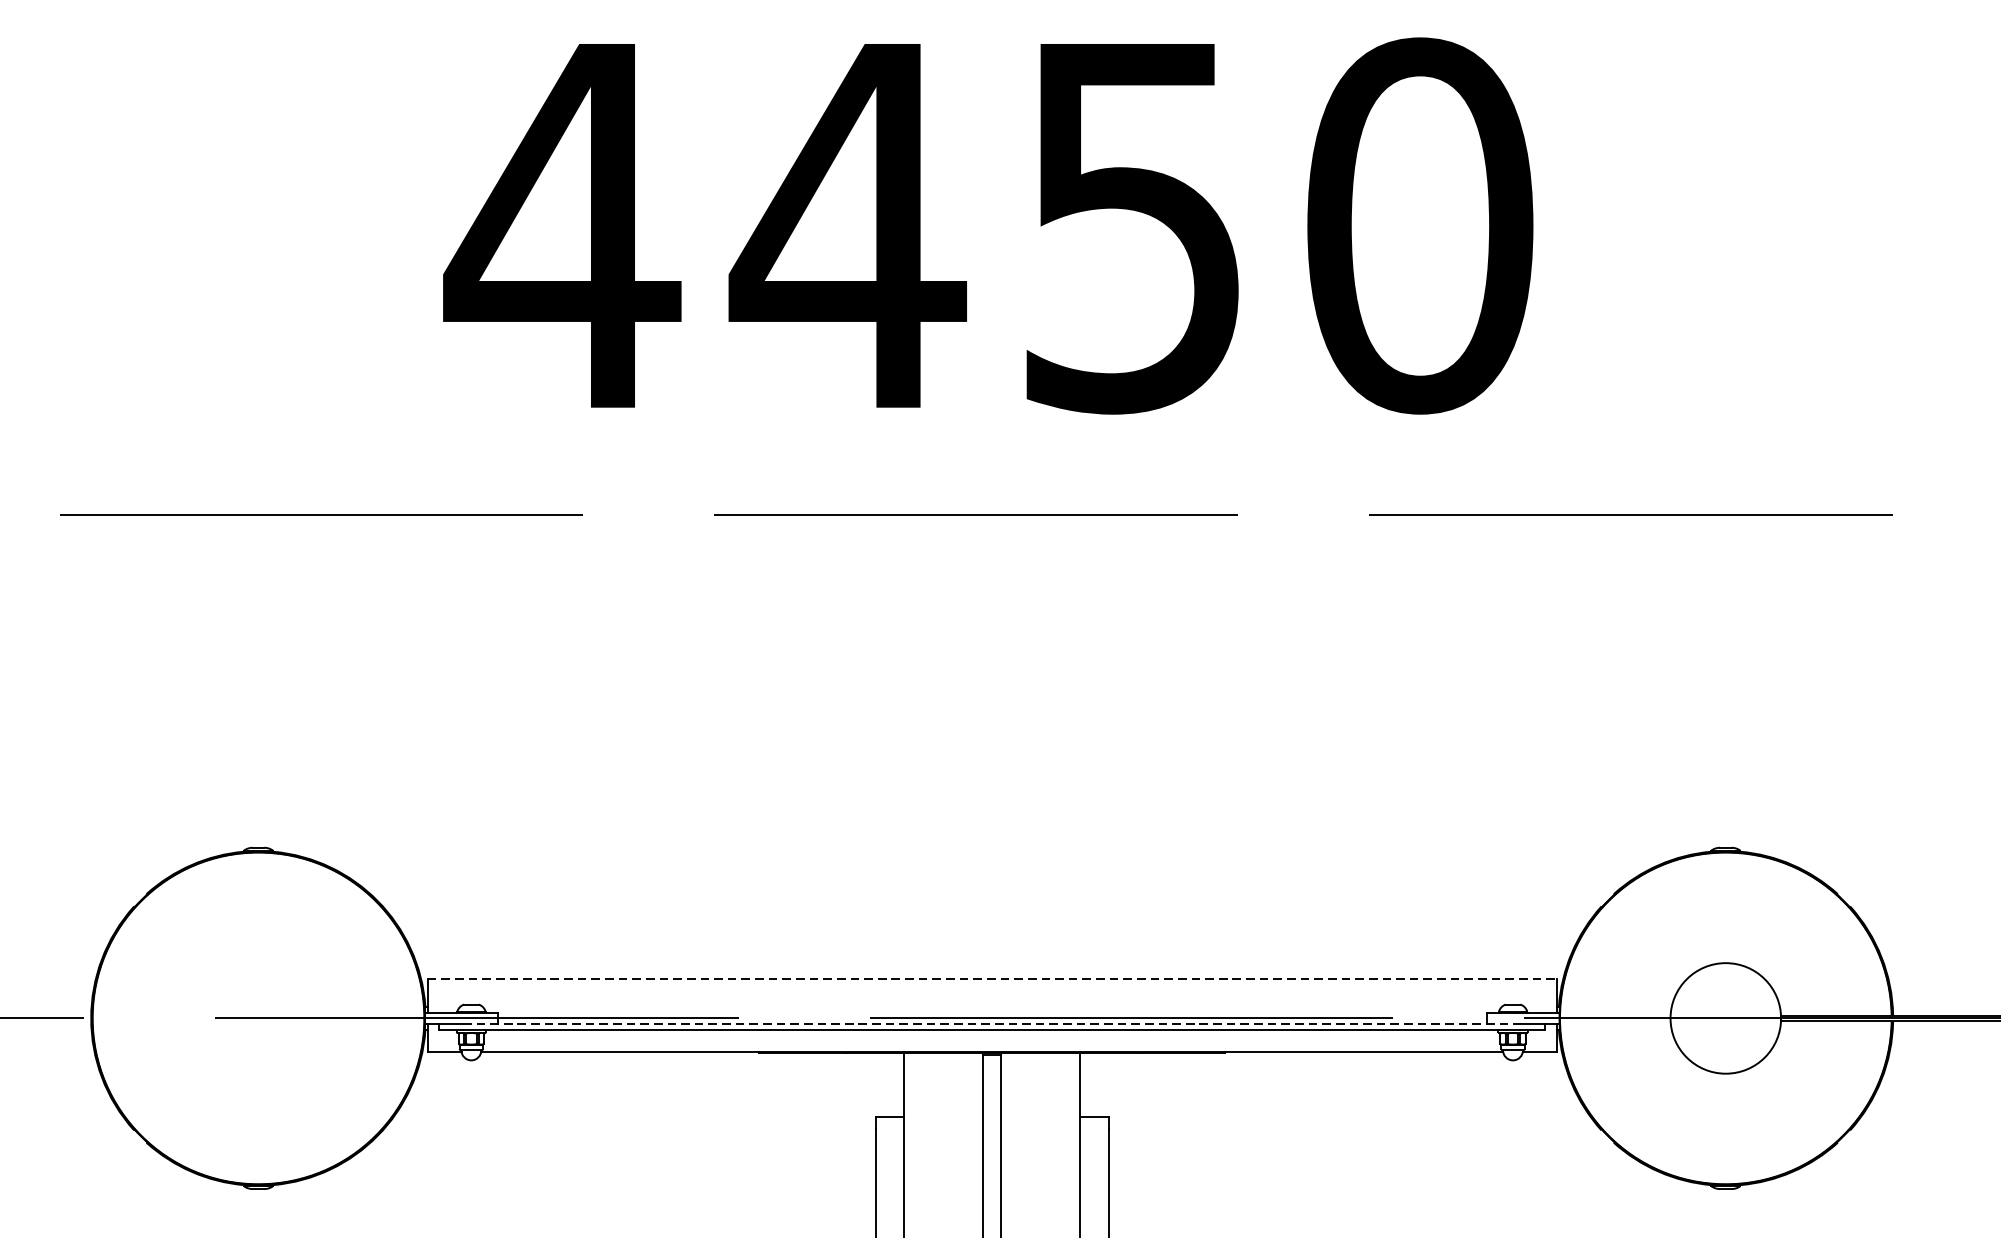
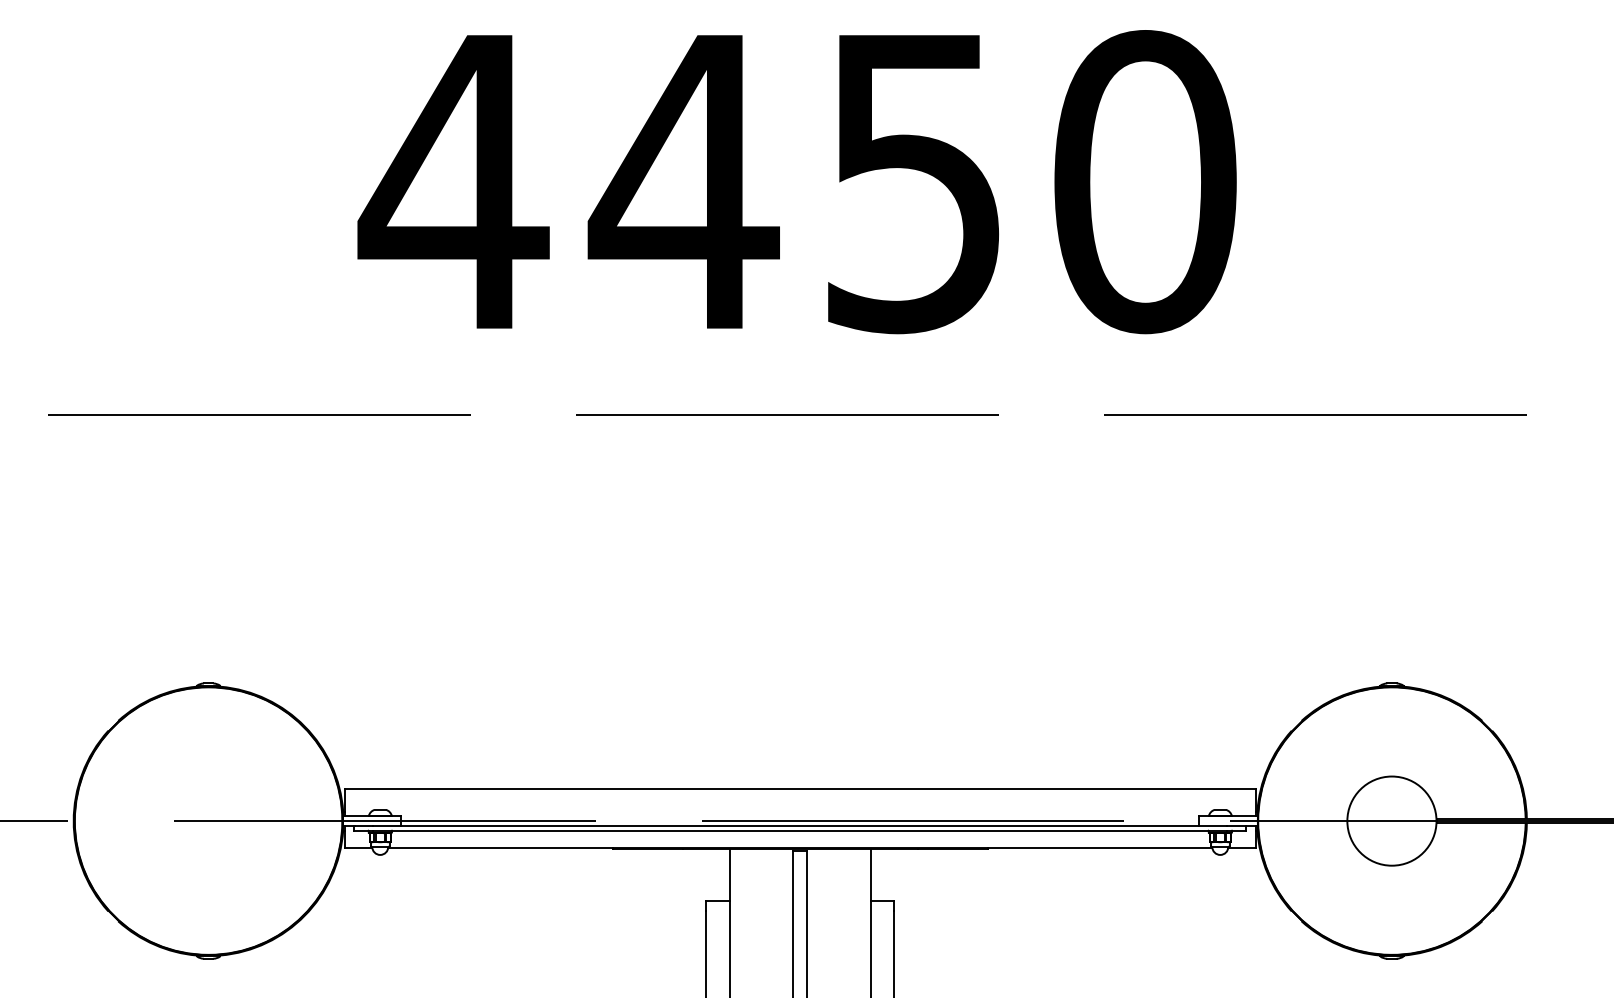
line: (992, 979) -> (800, 789), dashed -> solid
line: (992, 1023) -> (800, 825), dashed -> solid

